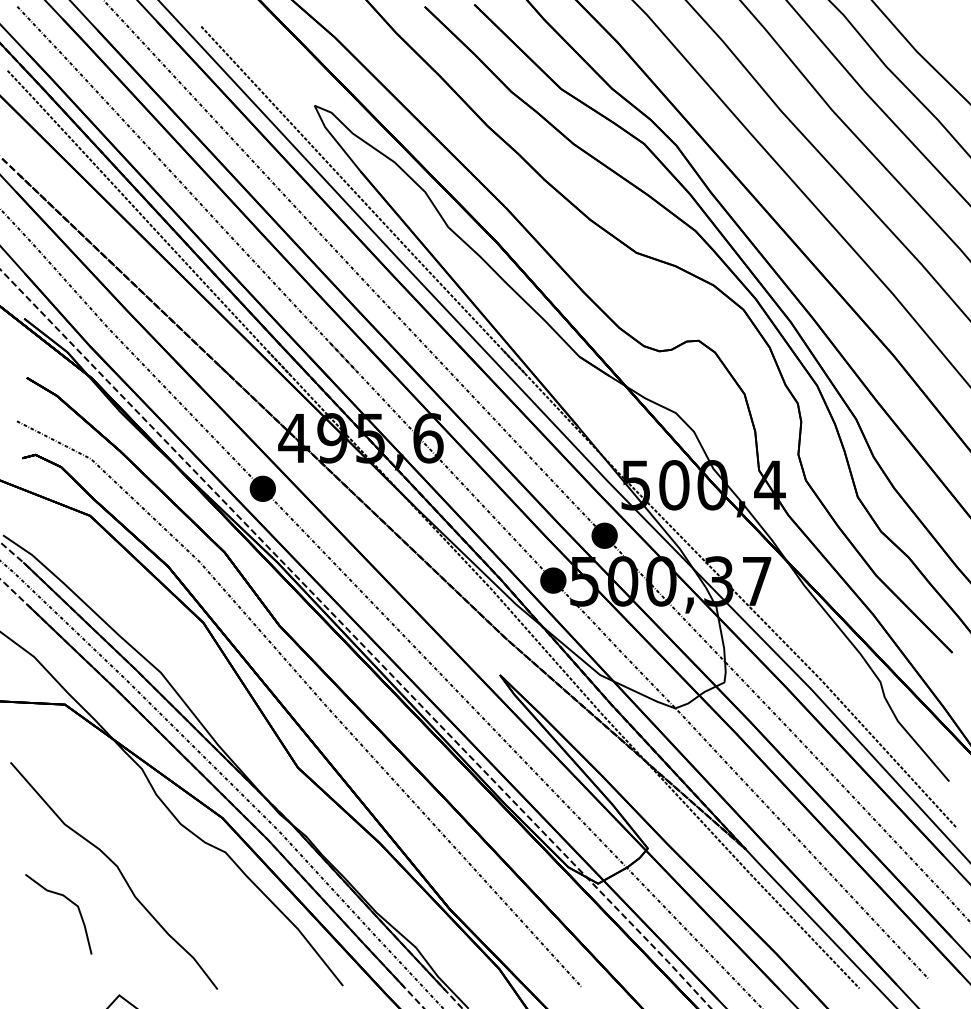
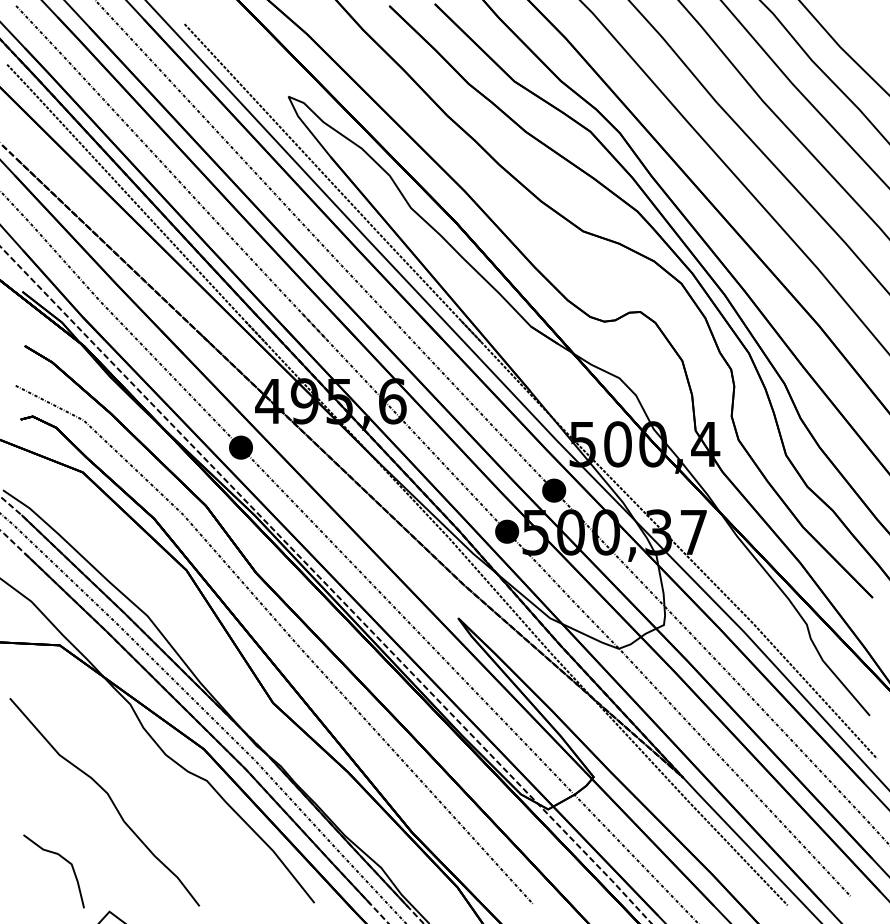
curve: (70, 902) -> (64, 860), moved

